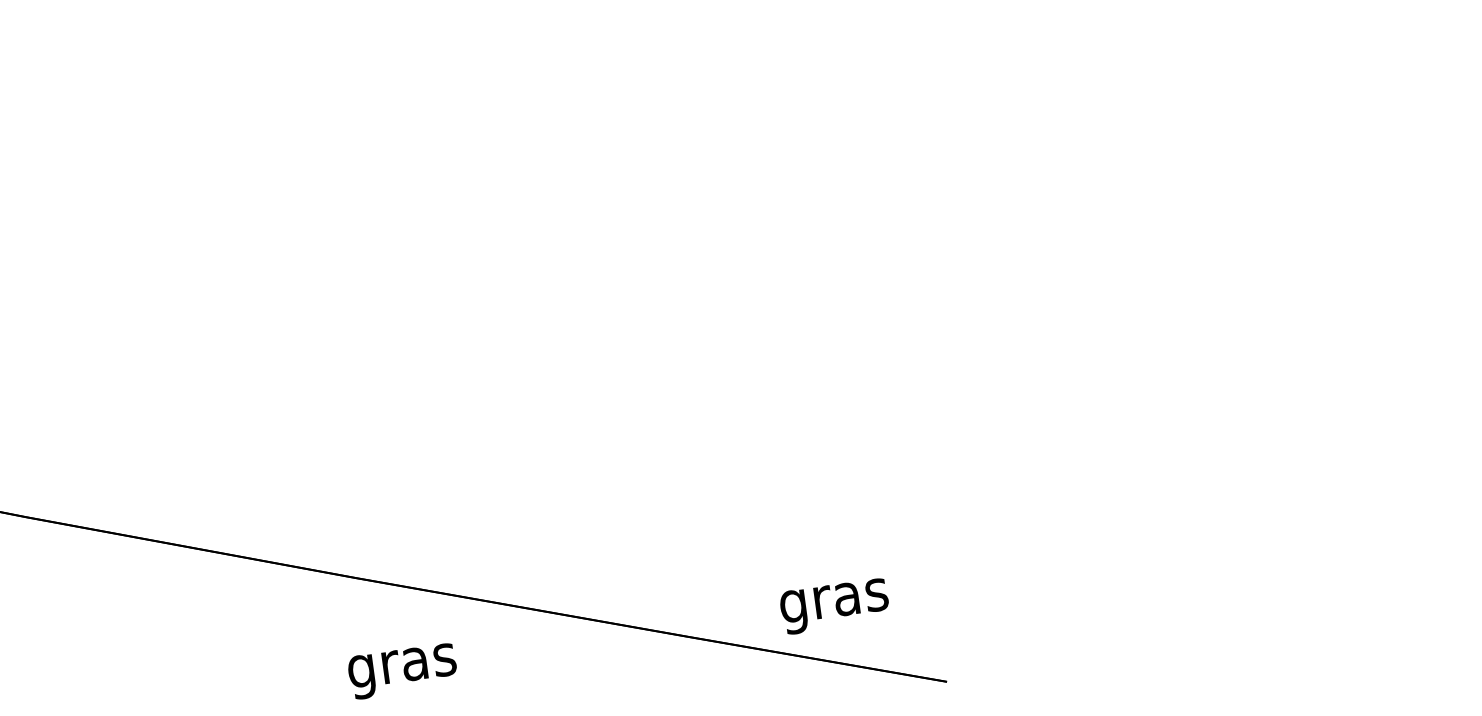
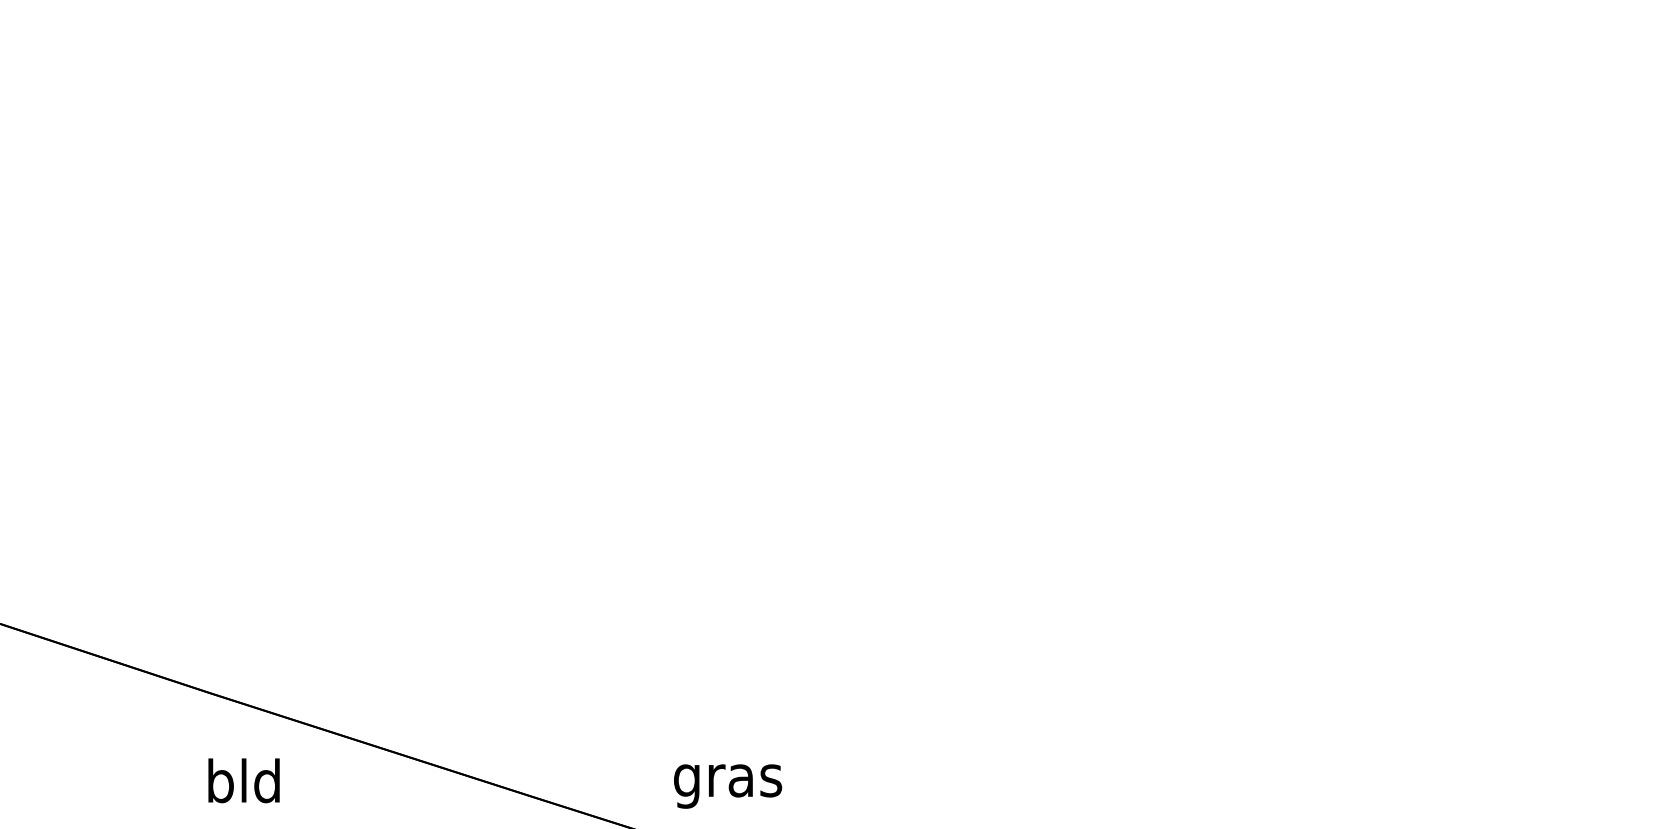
text: (835, 606) -> (728, 786), moved
text: (402, 665) -> (244, 786), gras -> bld

